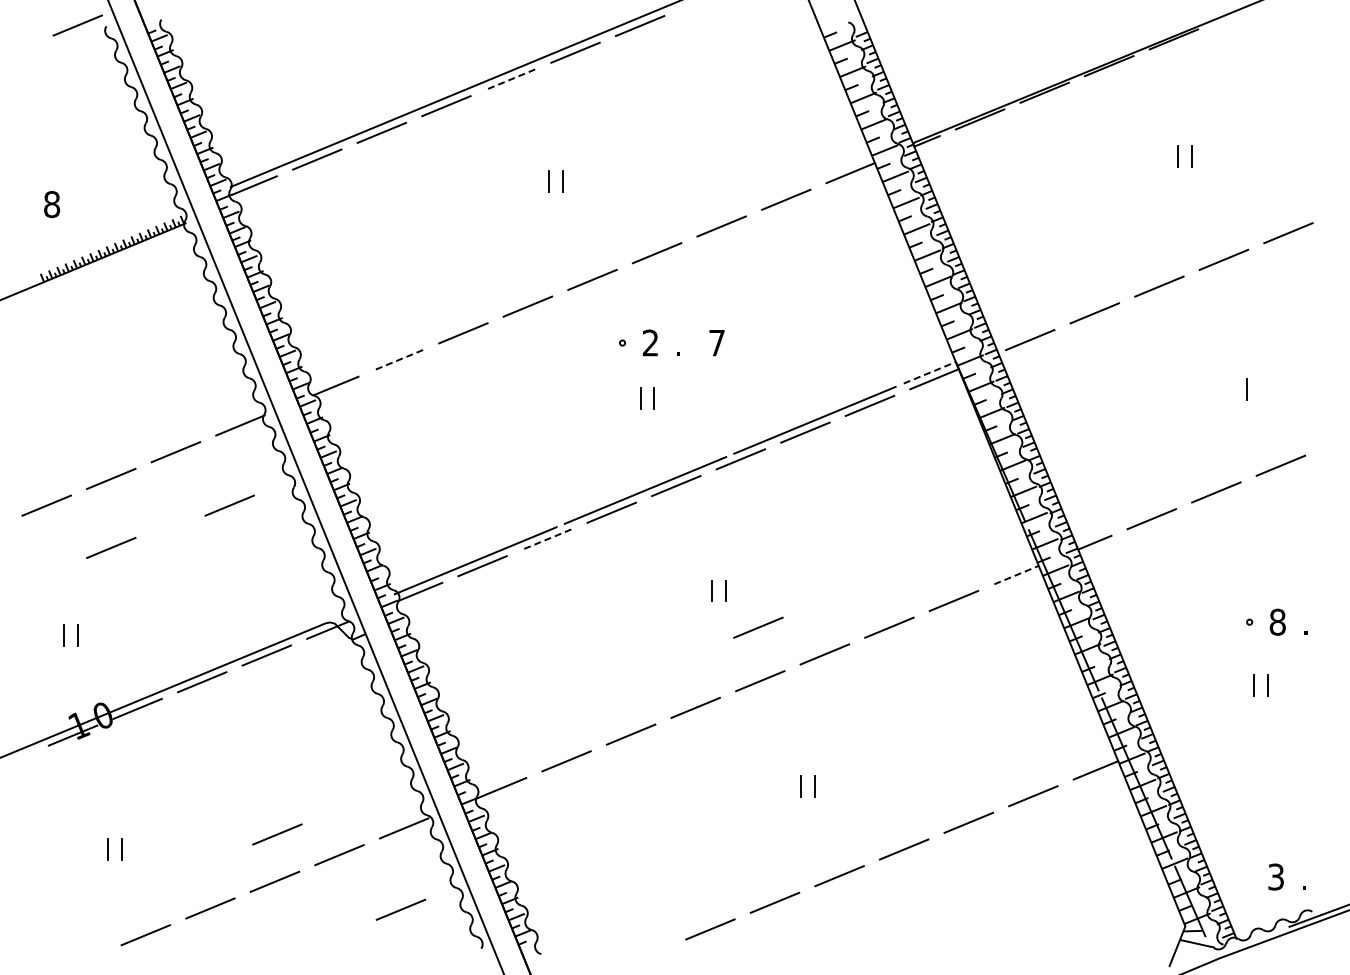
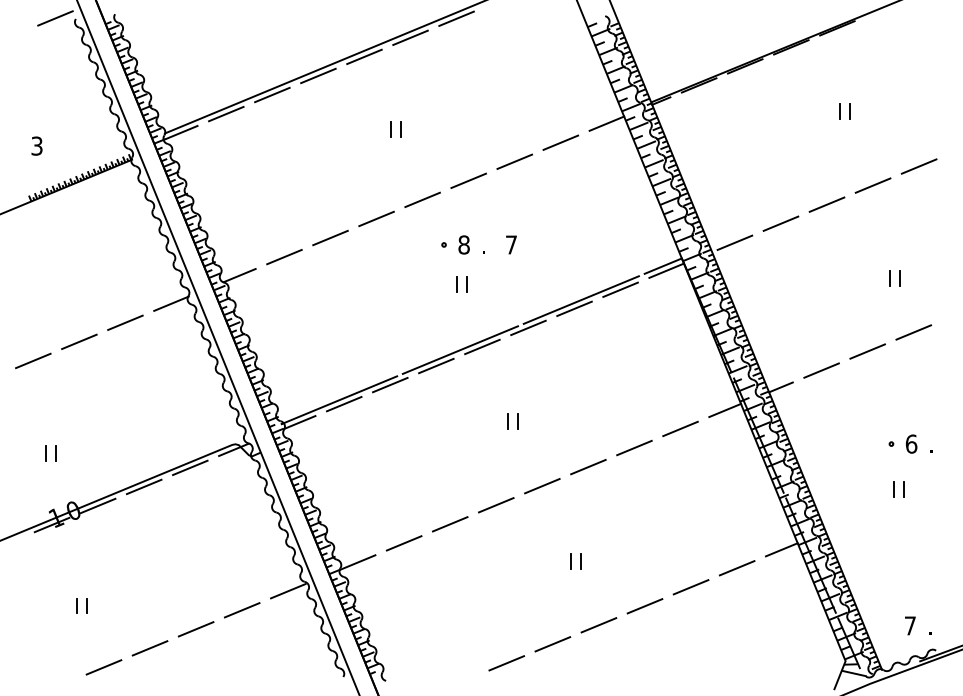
line: (510, 79) -> (364, 56), dashed -> solid
text: (52, 204) -> (37, 146), 8 -> 3
text: (650, 342) -> (464, 244), 2 -> 8
line: (398, 360) -> (284, 257), dashed -> solid
line: (930, 372) -> (663, 265), dashed -> solid
line: (1260, 389) -> (899, 278), added
line: (229, 505) -> (163, 360), removed
line: (546, 539) -> (389, 385), dashed -> solid
line: (111, 547) -> (79, 390), removed
line: (1017, 574) -> (725, 410), dashed -> solid
text: (1277, 621) -> (911, 443), 8 -> 6
line: (758, 627) -> (541, 447), removed
line: (277, 834) -> (197, 595), removed
text: (1275, 876) -> (909, 625), 3 -> 7
line: (400, 909) -> (285, 649), removed

